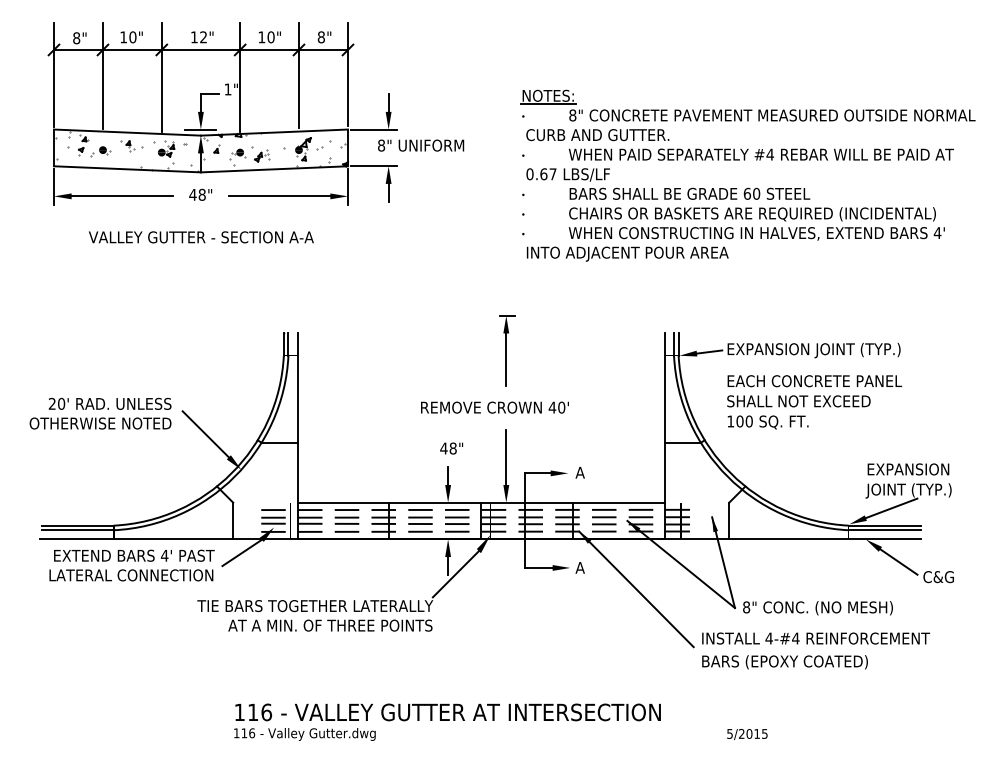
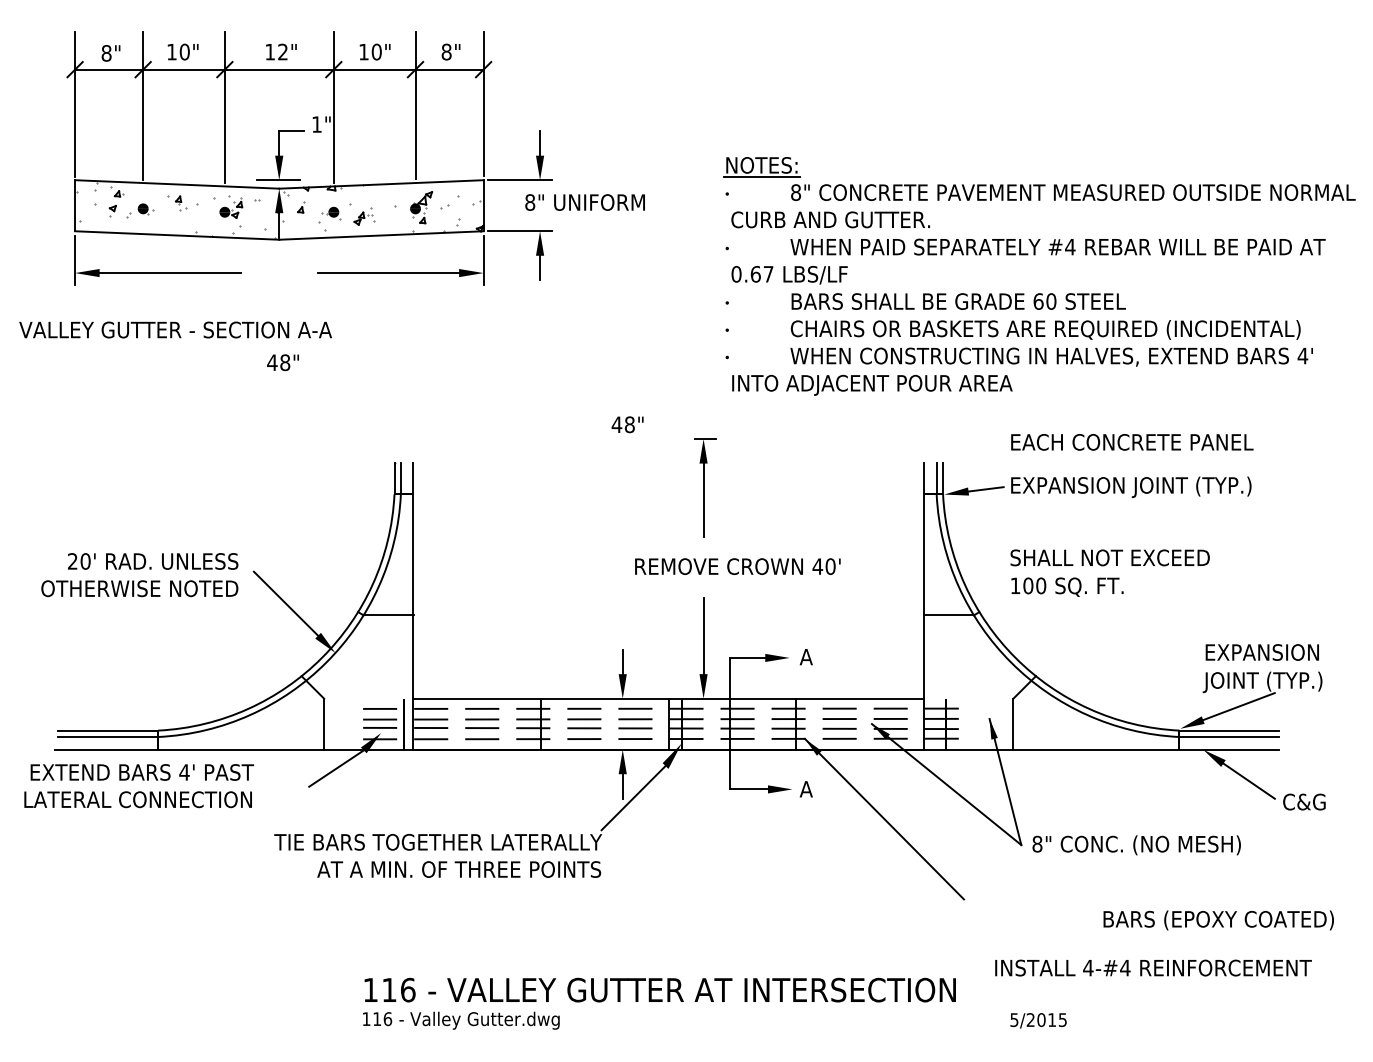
part: (748, 187) -> (1040, 292), moved
text: (200, 194) -> (282, 362), moved
text: (201, 237) -> (175, 330), moved
text: (814, 381) -> (1131, 442), moved
text: (494, 407) -> (737, 566), moved
text: (451, 448) -> (627, 424), moved
text: (131, 565) -> (138, 785), moved
text: (815, 638) -> (1152, 967), moved
text: (784, 662) -> (1217, 920), moved
text: (447, 721) -> (659, 1002), moved

